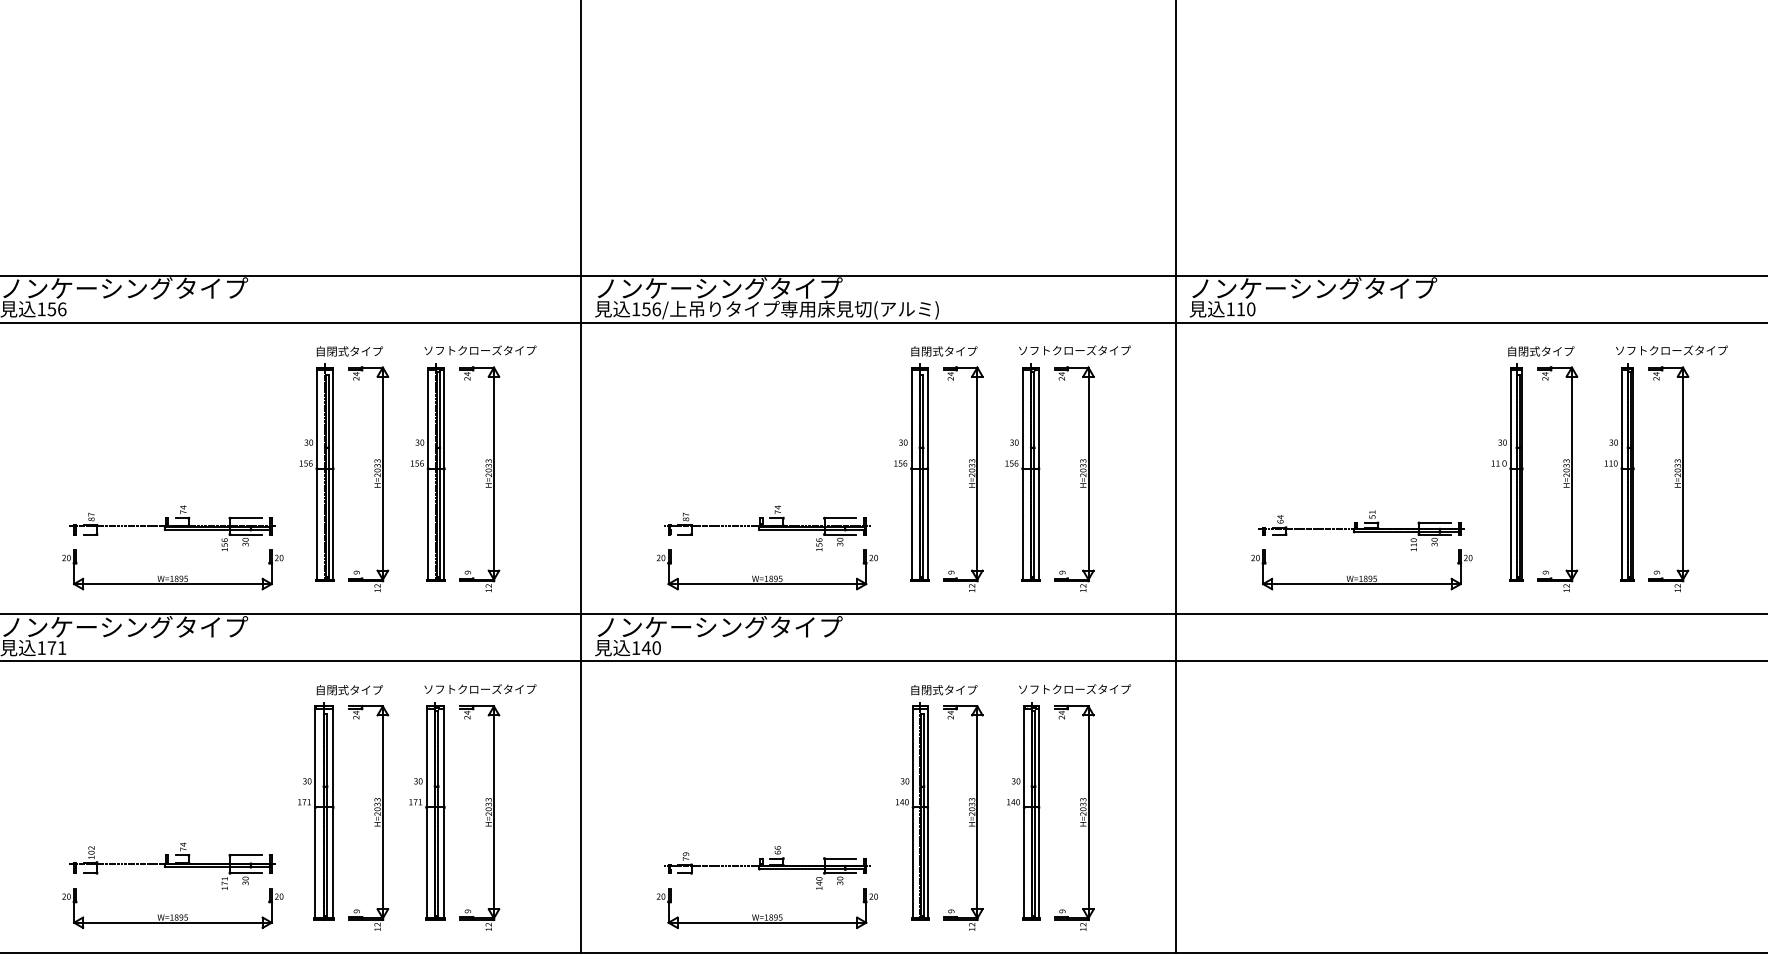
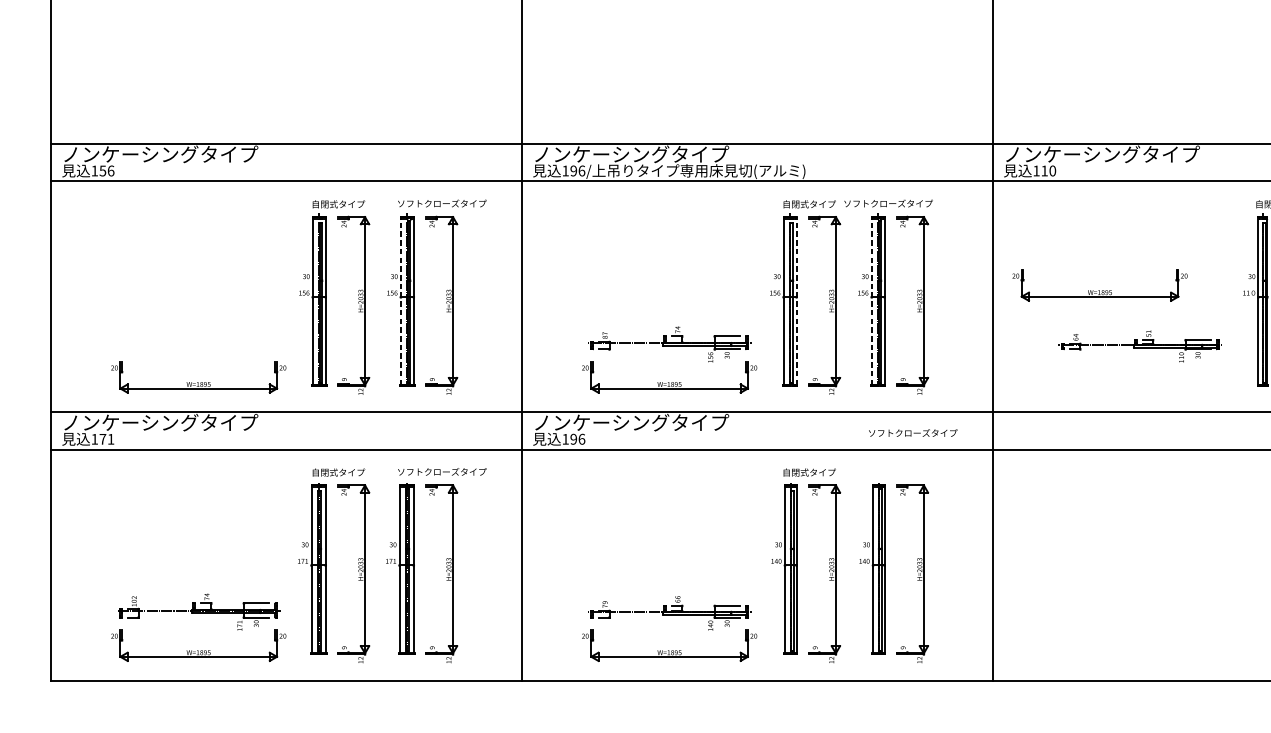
text: (646, 309) -> (573, 171), 156/ -> 196/
text: (1074, 350) -> (888, 203), moved
line: (428, 473) -> (401, 301), solid -> dashed
line: (927, 473) -> (796, 301), solid -> dashed
line: (1022, 473) -> (871, 301), solid -> dashed
part: (172, 528) -> (198, 344), removed
part: (1361, 569) -> (1099, 285), moved
text: (651, 648) -> (577, 439), 140 -> 196
text: (1074, 688) -> (912, 432), moved

